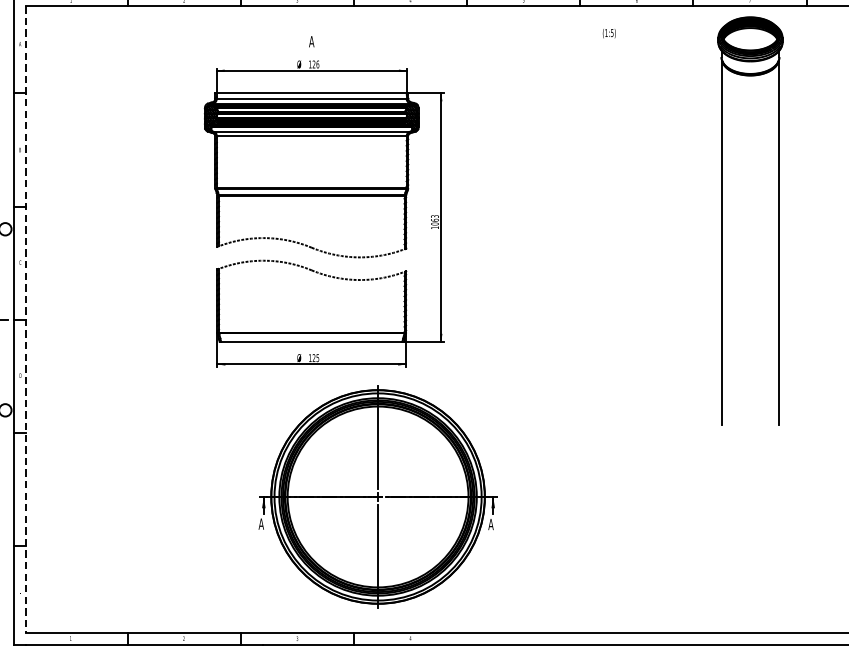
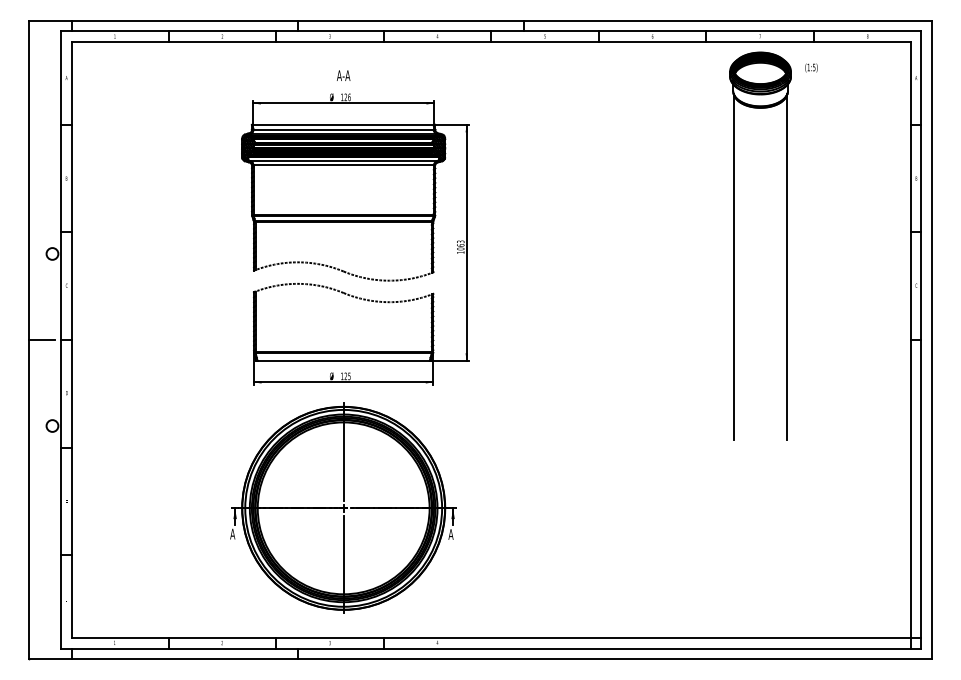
text: (609, 33) -> (811, 67), moved
text: (311, 41) -> (343, 75), A -> A-A
line: (25, 320) -> (71, 340), dashed -> solid
part: (377, 496) -> (343, 507), moved

